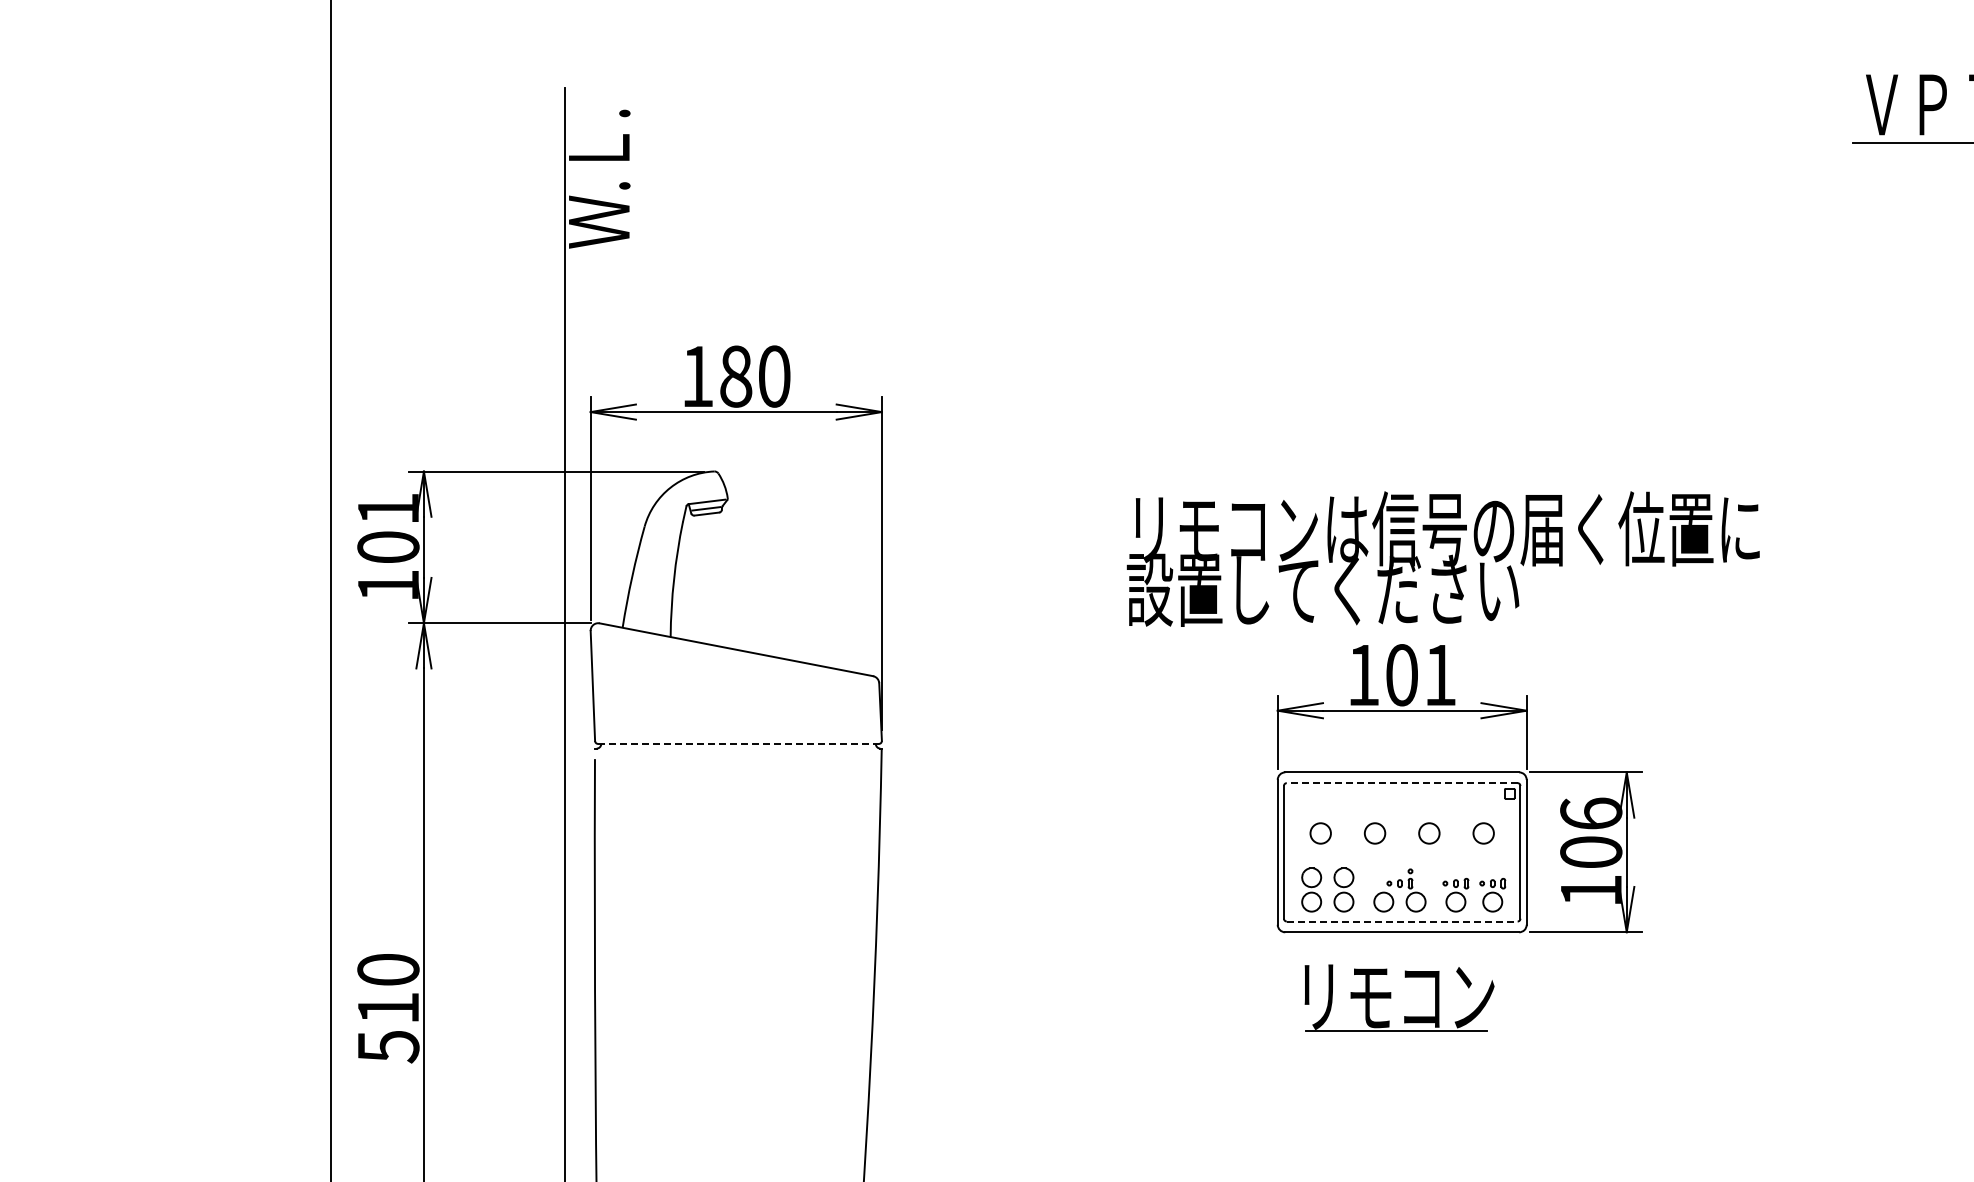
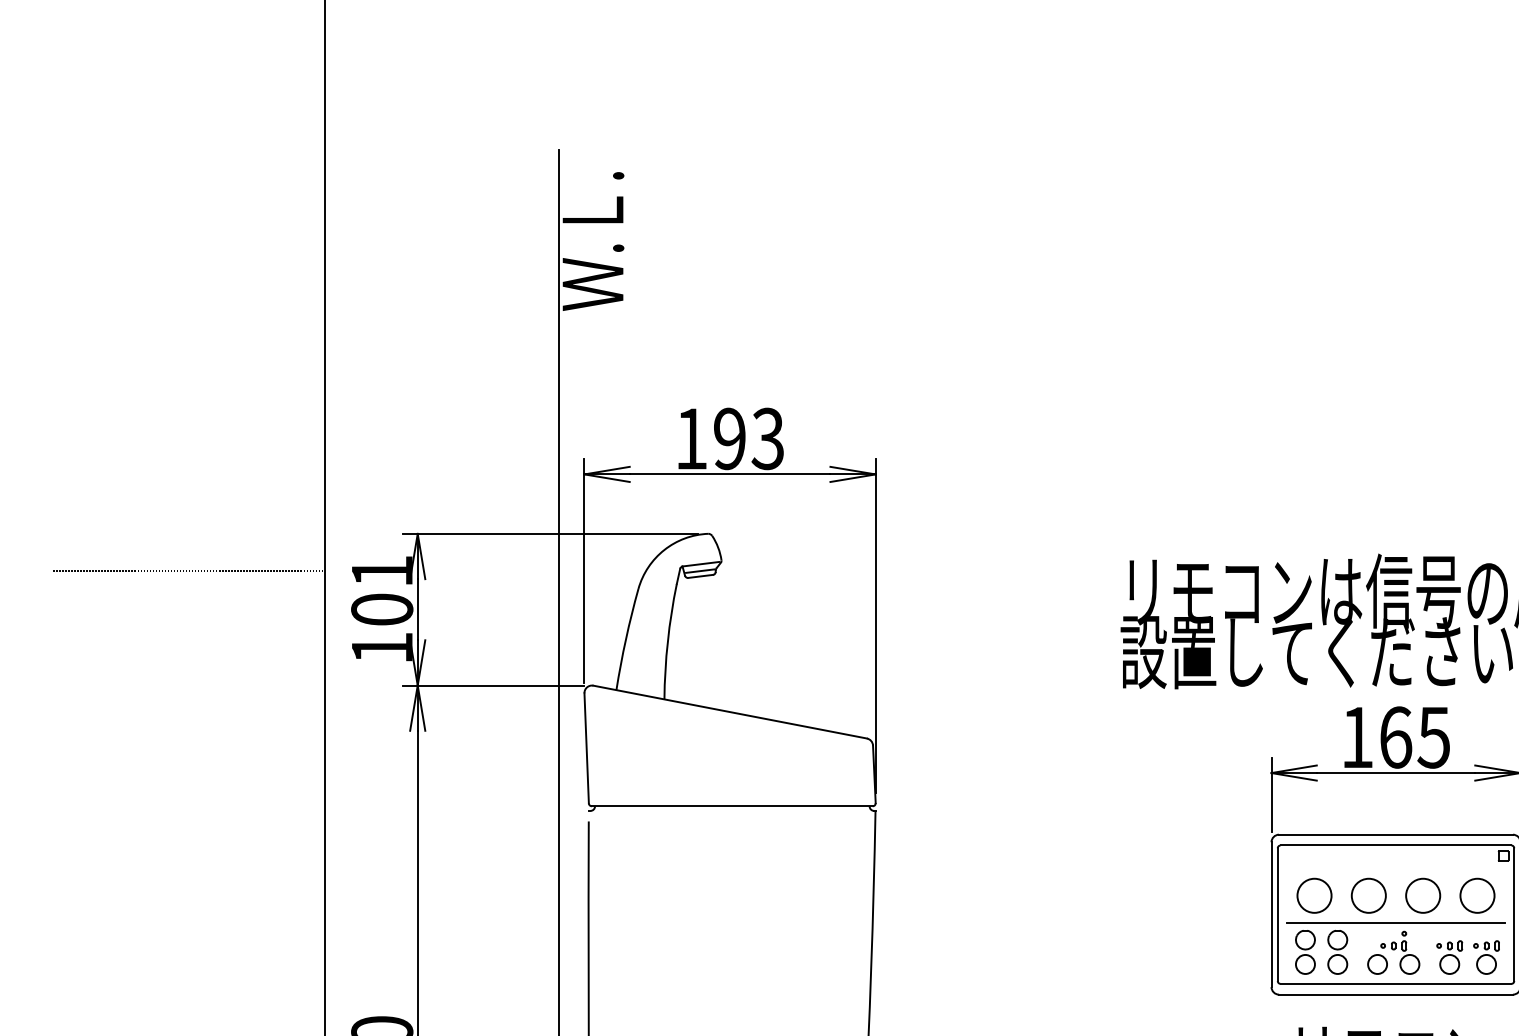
text: (755, 376) -> (749, 438), 180 -> 193
line: (194, 508) -> (188, 570), added
text: (1421, 675) -> (1415, 737), 101 -> 165
line: (739, 743) -> (733, 805), dashed -> solid
line: (1401, 783) -> (1395, 845), dashed -> solid
circle: (1320, 833) -> (1314, 895), size x1.67
circle: (1375, 833) -> (1369, 895), size x1.67
circle: (1429, 833) -> (1423, 895), size x1.67
circle: (1483, 833) -> (1477, 895), size x1.67
line: (1402, 861) -> (1396, 923), added
line: (1402, 921) -> (1396, 983), dashed -> solid

